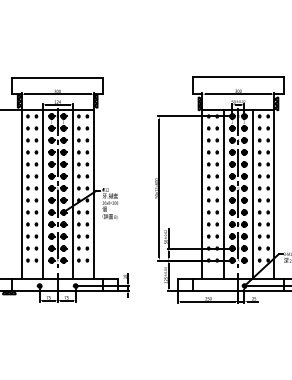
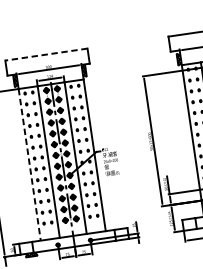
line: (57, 77) -> (46, 54), solid -> dashed
line: (21, 195) -> (29, 165), solid -> dashed

